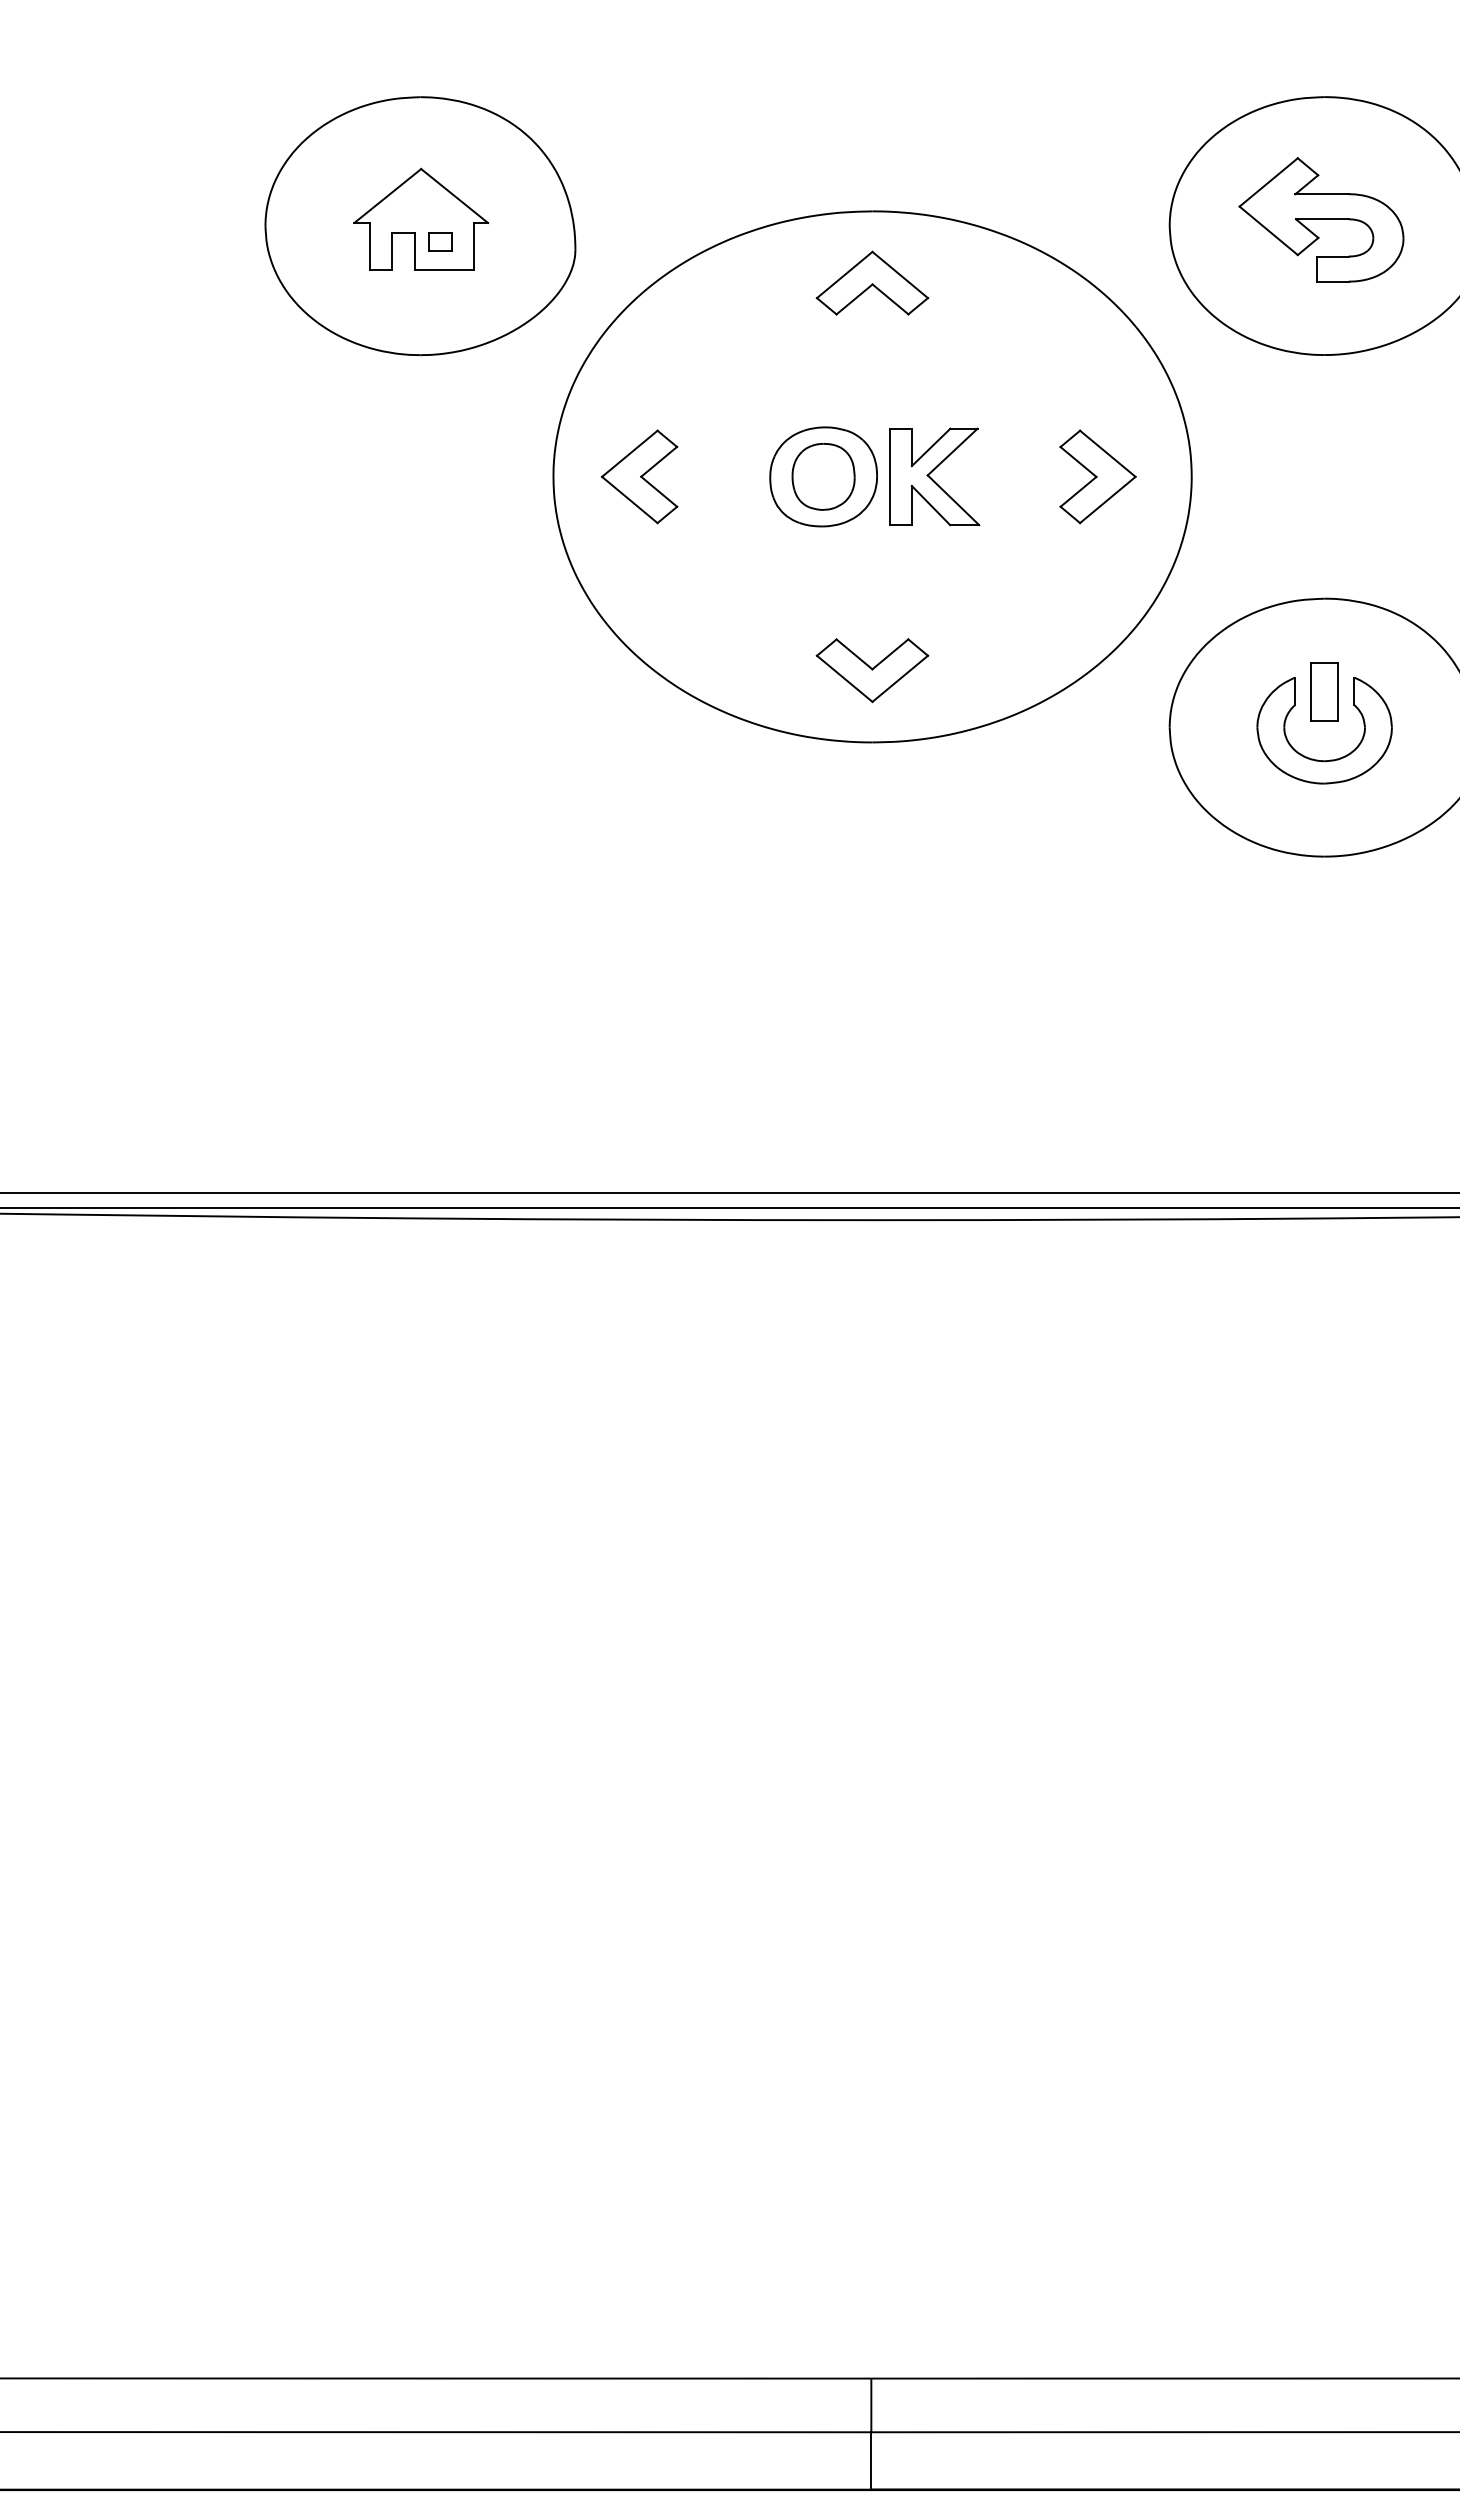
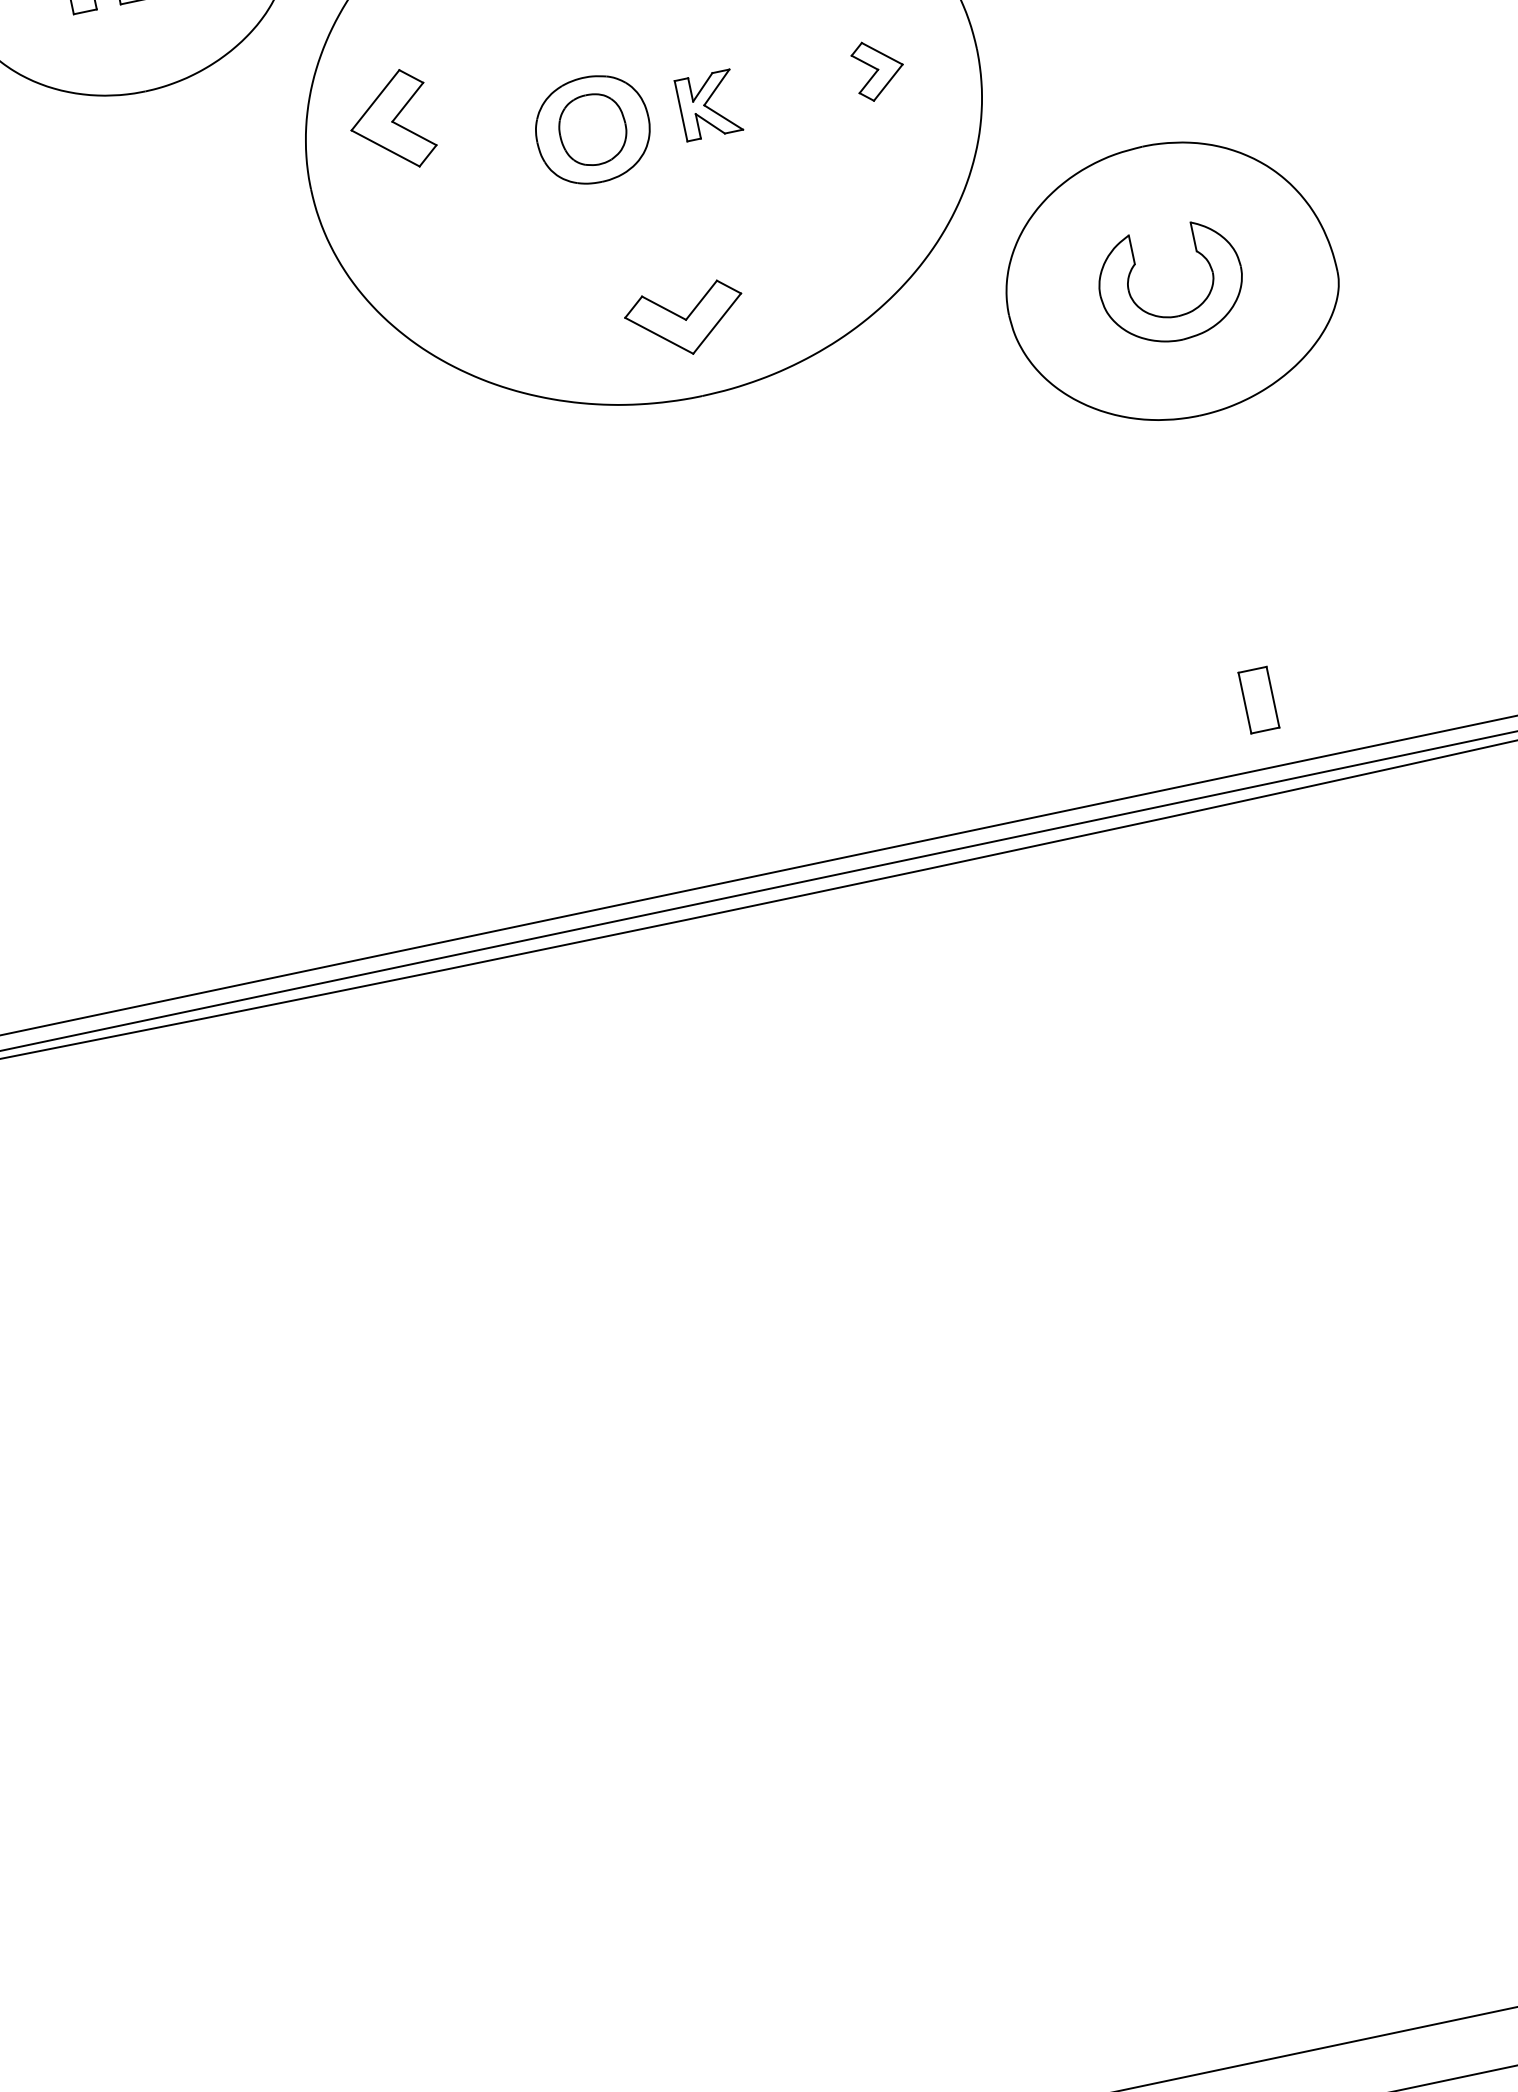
part: (639, 476) -> (390, 121), moved
part: (934, 476) -> (708, 105), size x0.6
part: (1097, 476) -> (878, 69), size x0.6
part: (1324, 691) -> (1258, 699), moved

